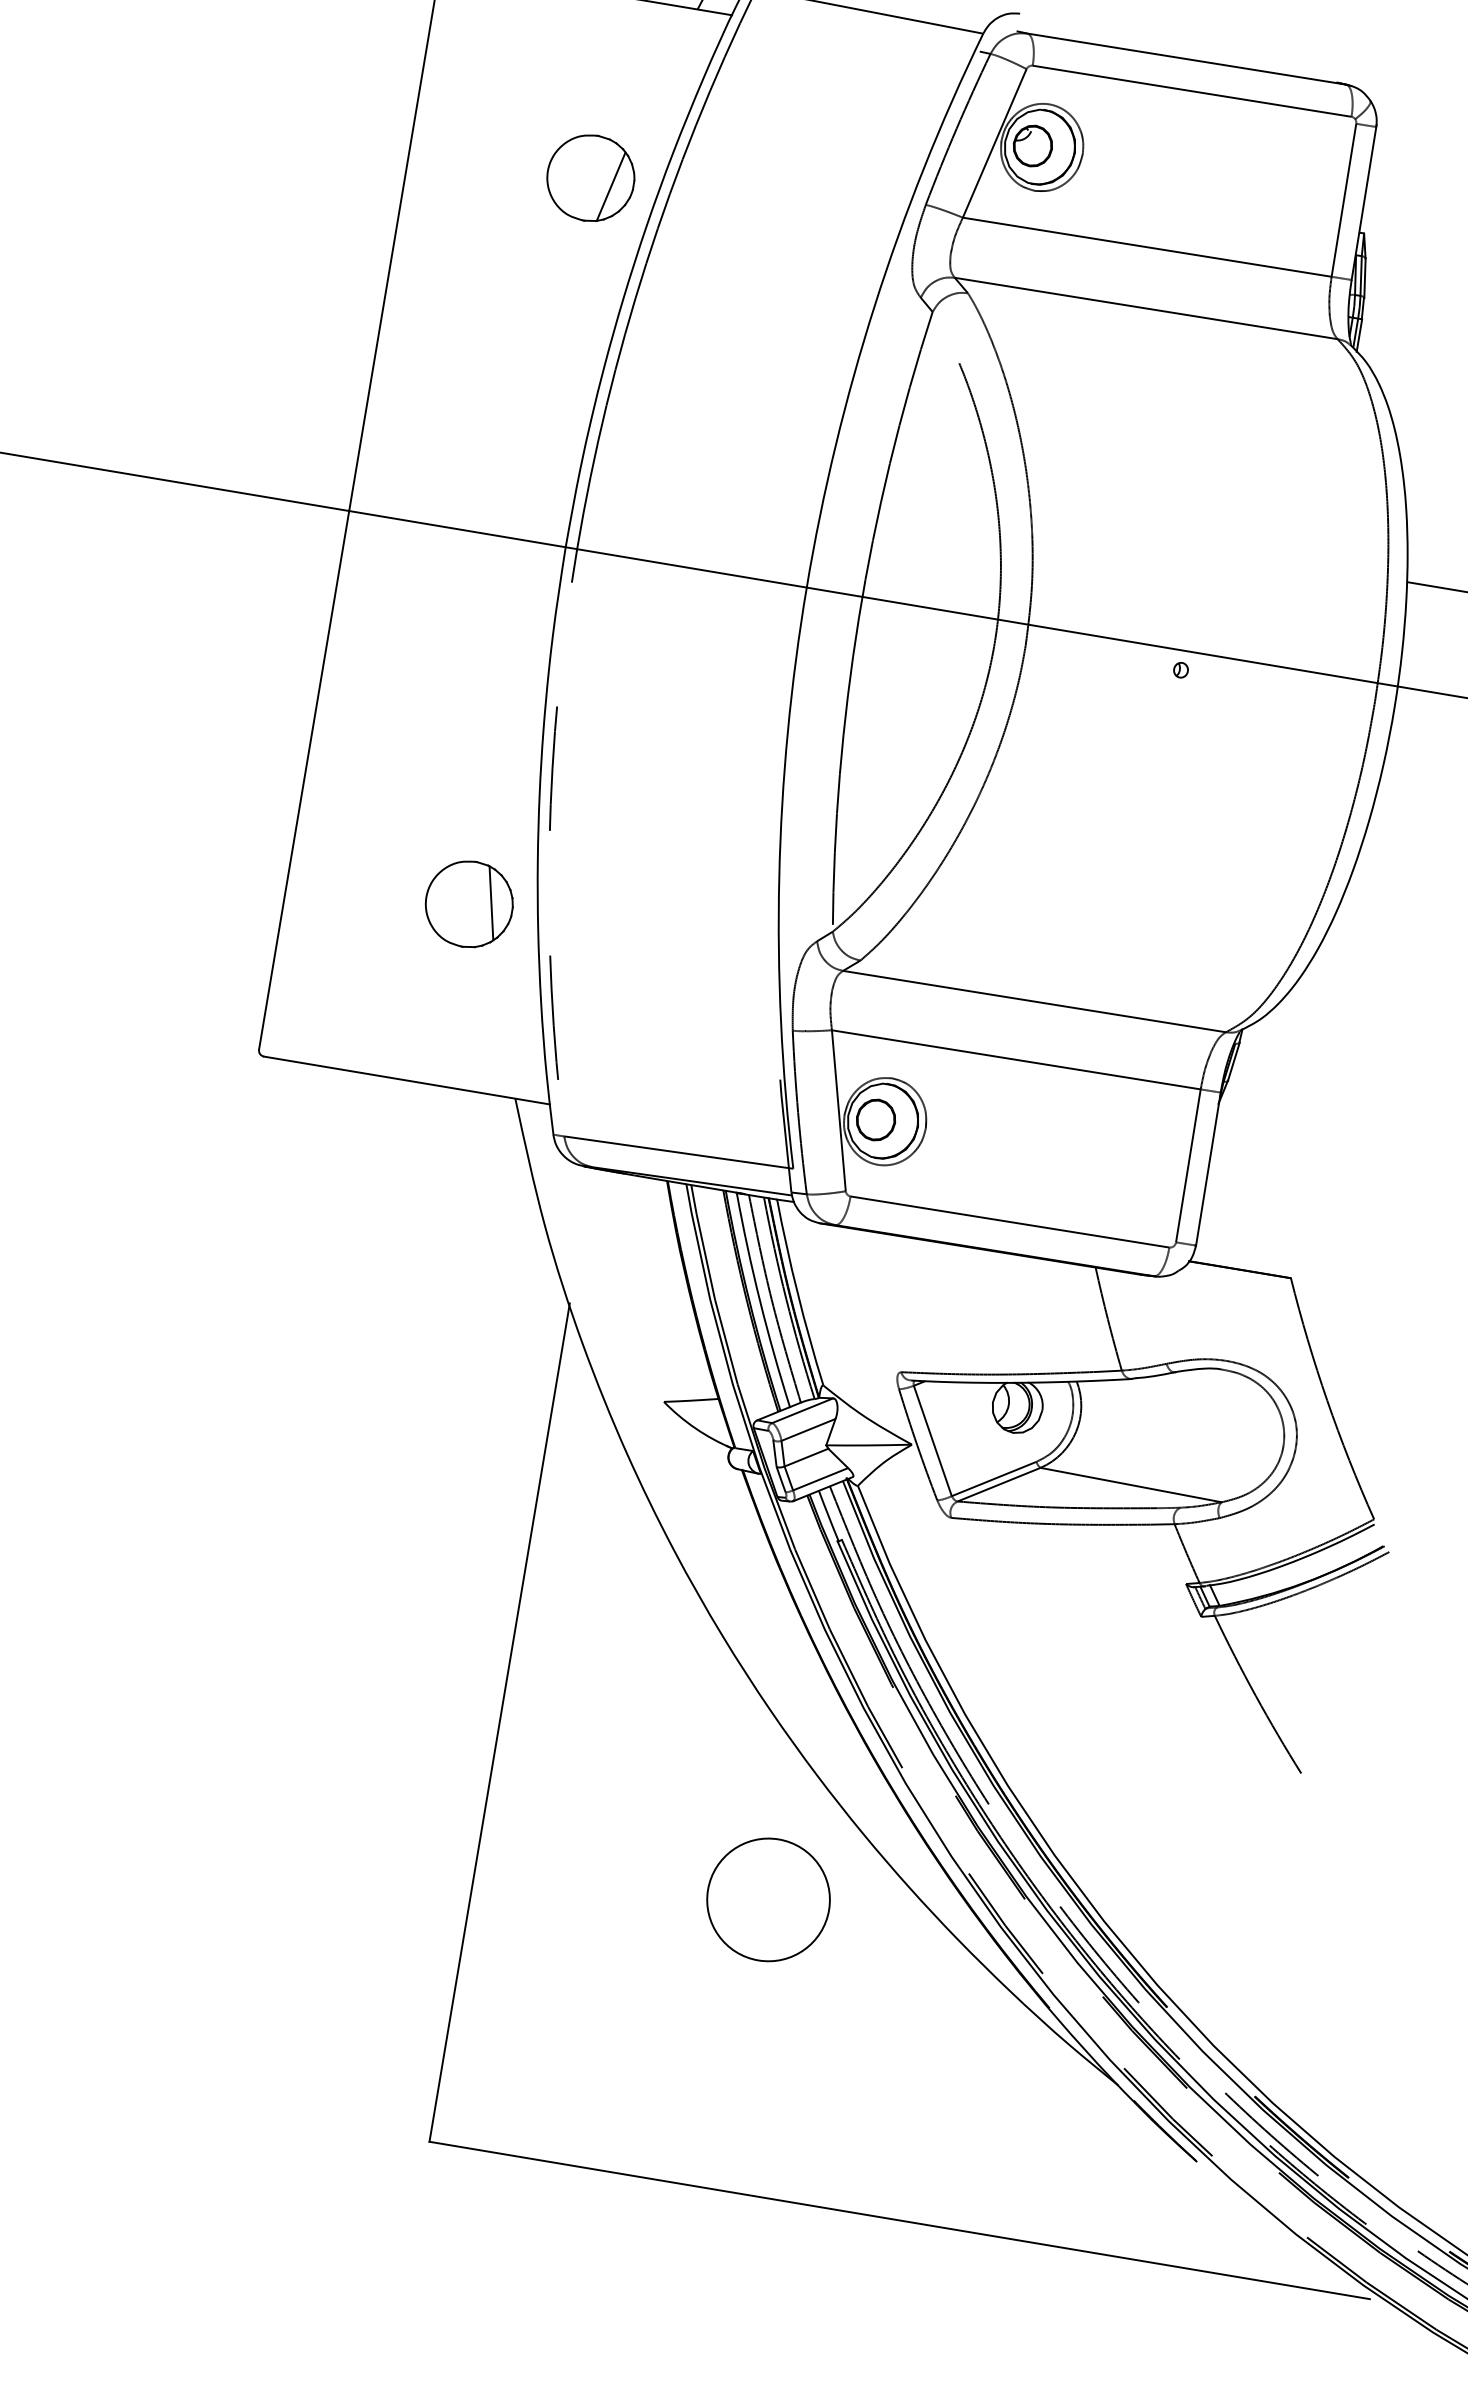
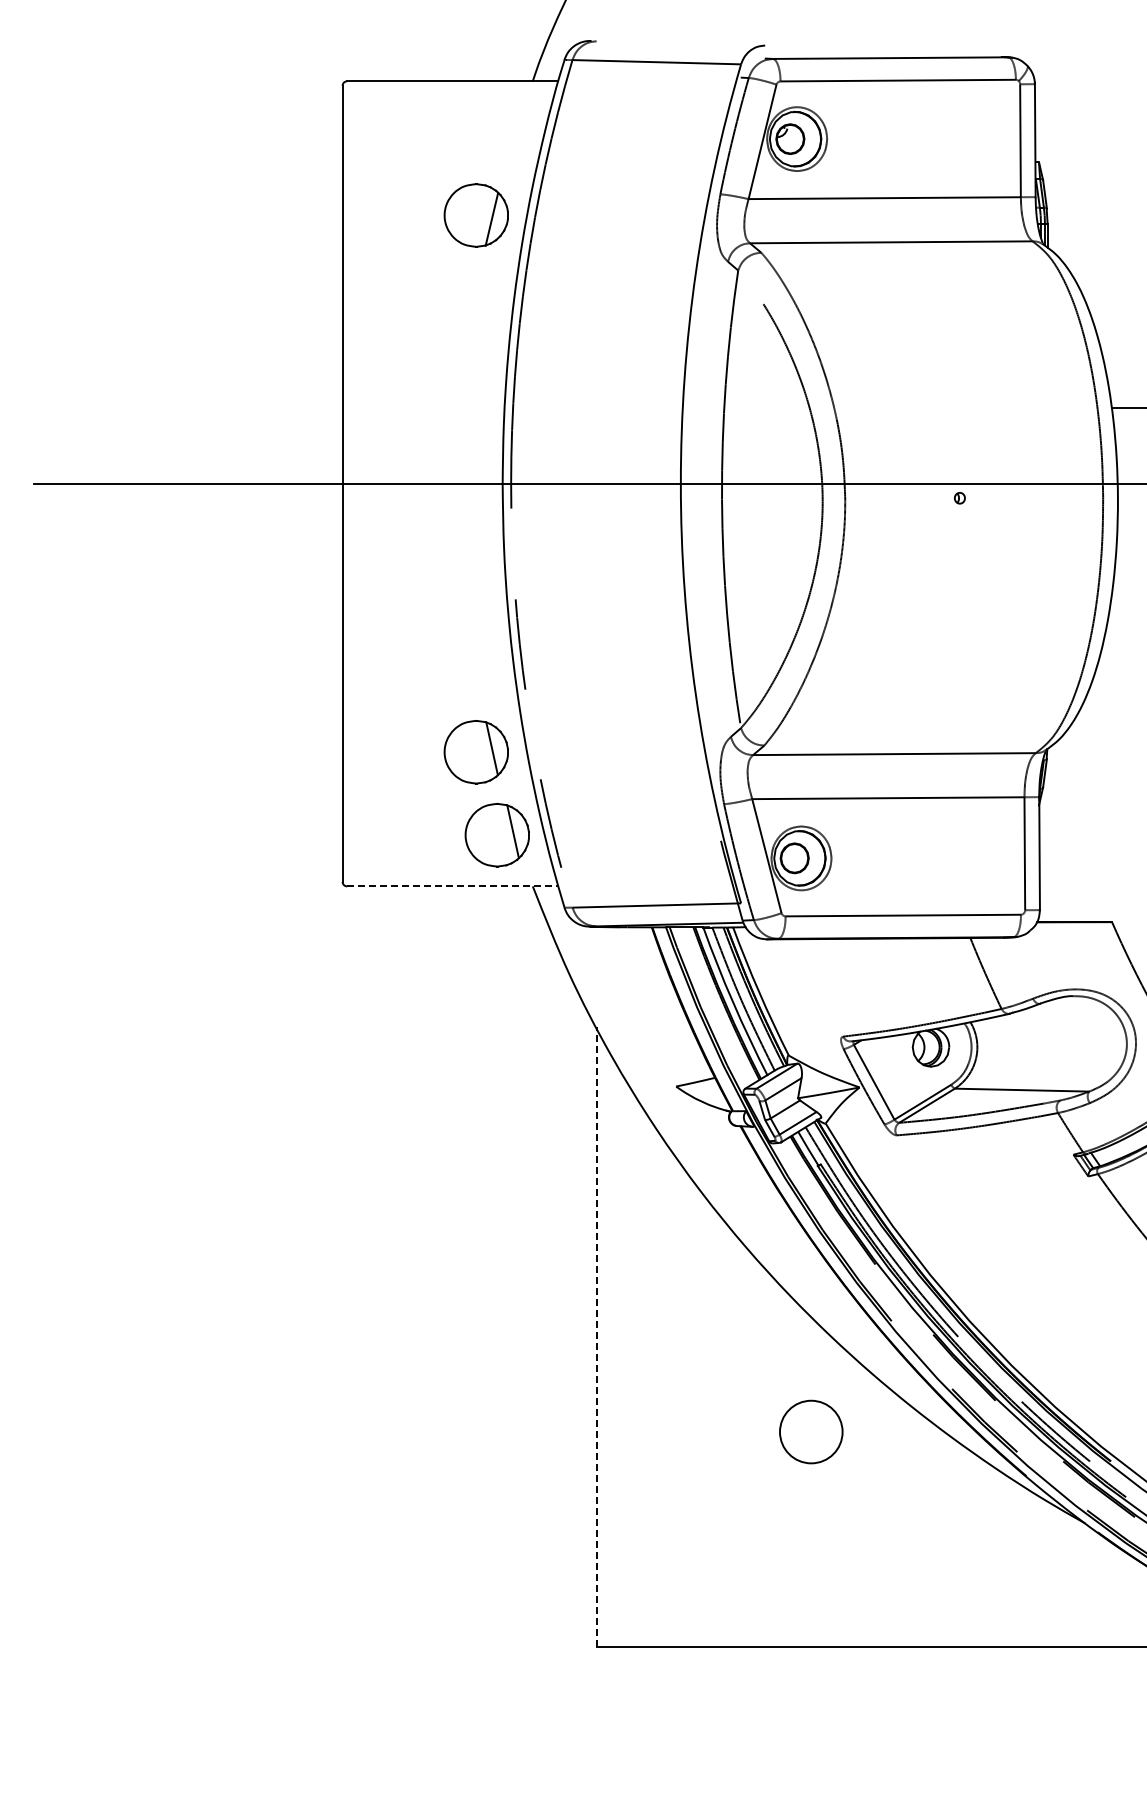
part: (477, 1021) -> (496, 835), added
line: (406, 1080) -> (452, 886), solid -> dashed
line: (499, 1722) -> (596, 1336), solid -> dashed
circle: (768, 1899) -> (811, 1431), size x0.7

